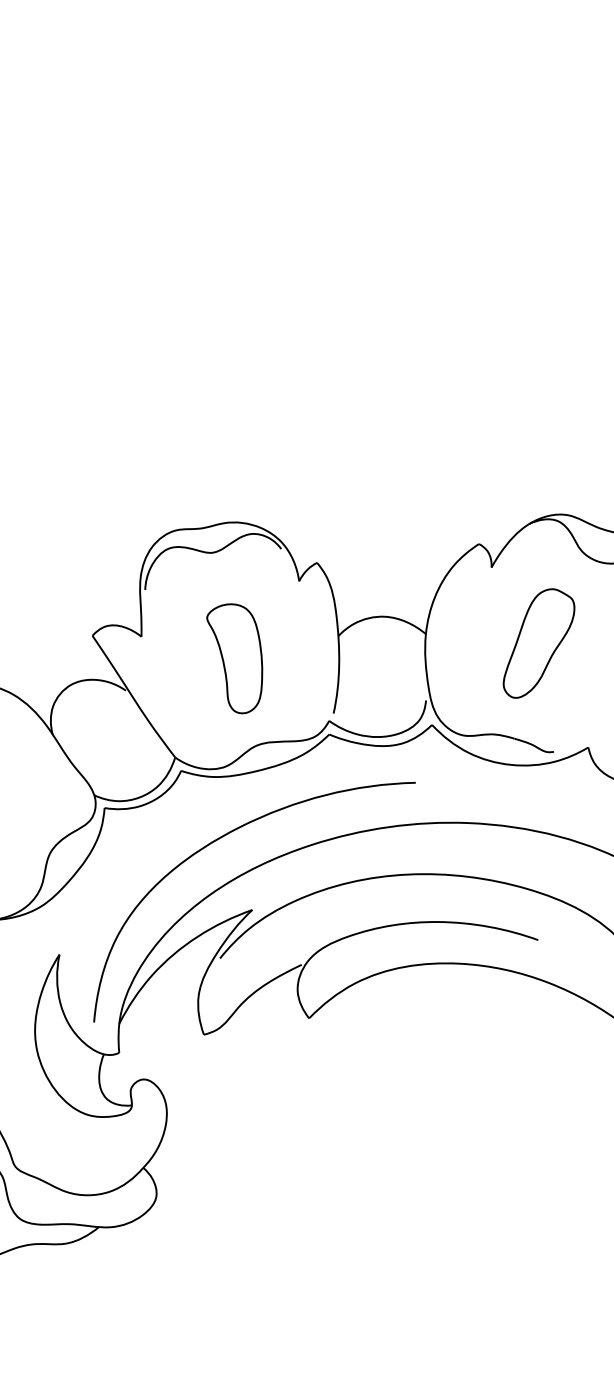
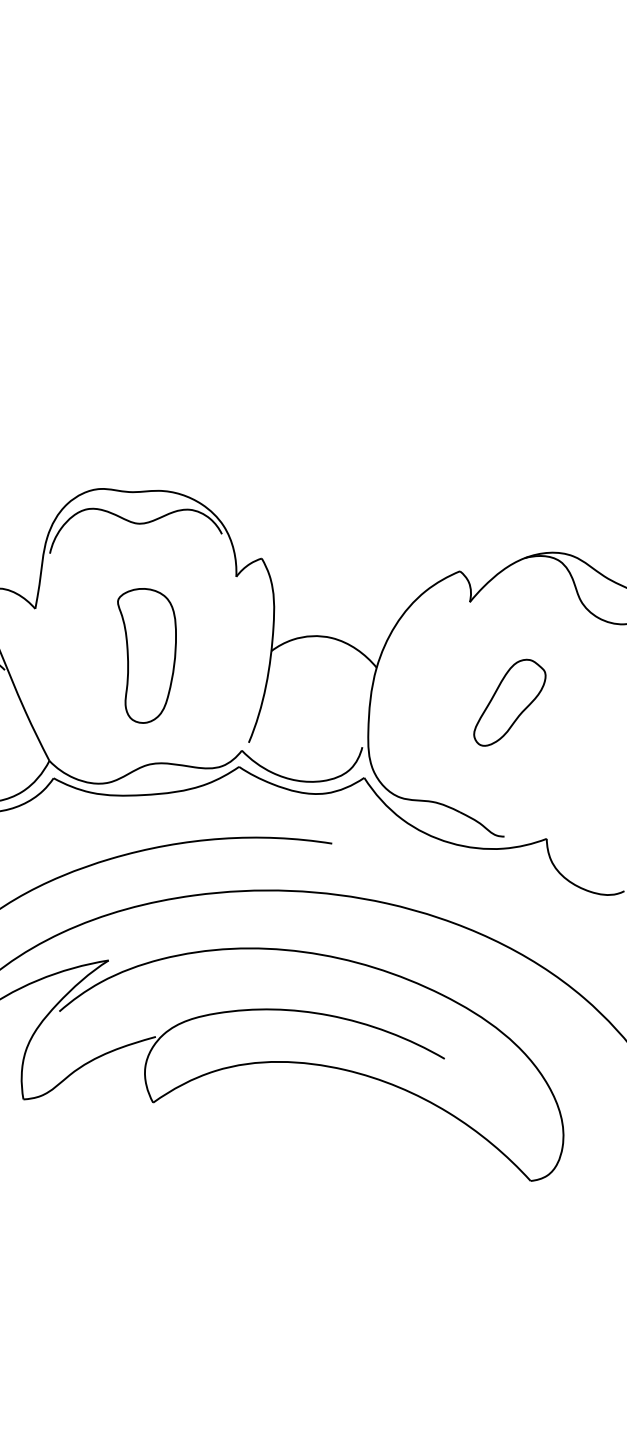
part: (538, 643) -> (509, 703), size x0.7

